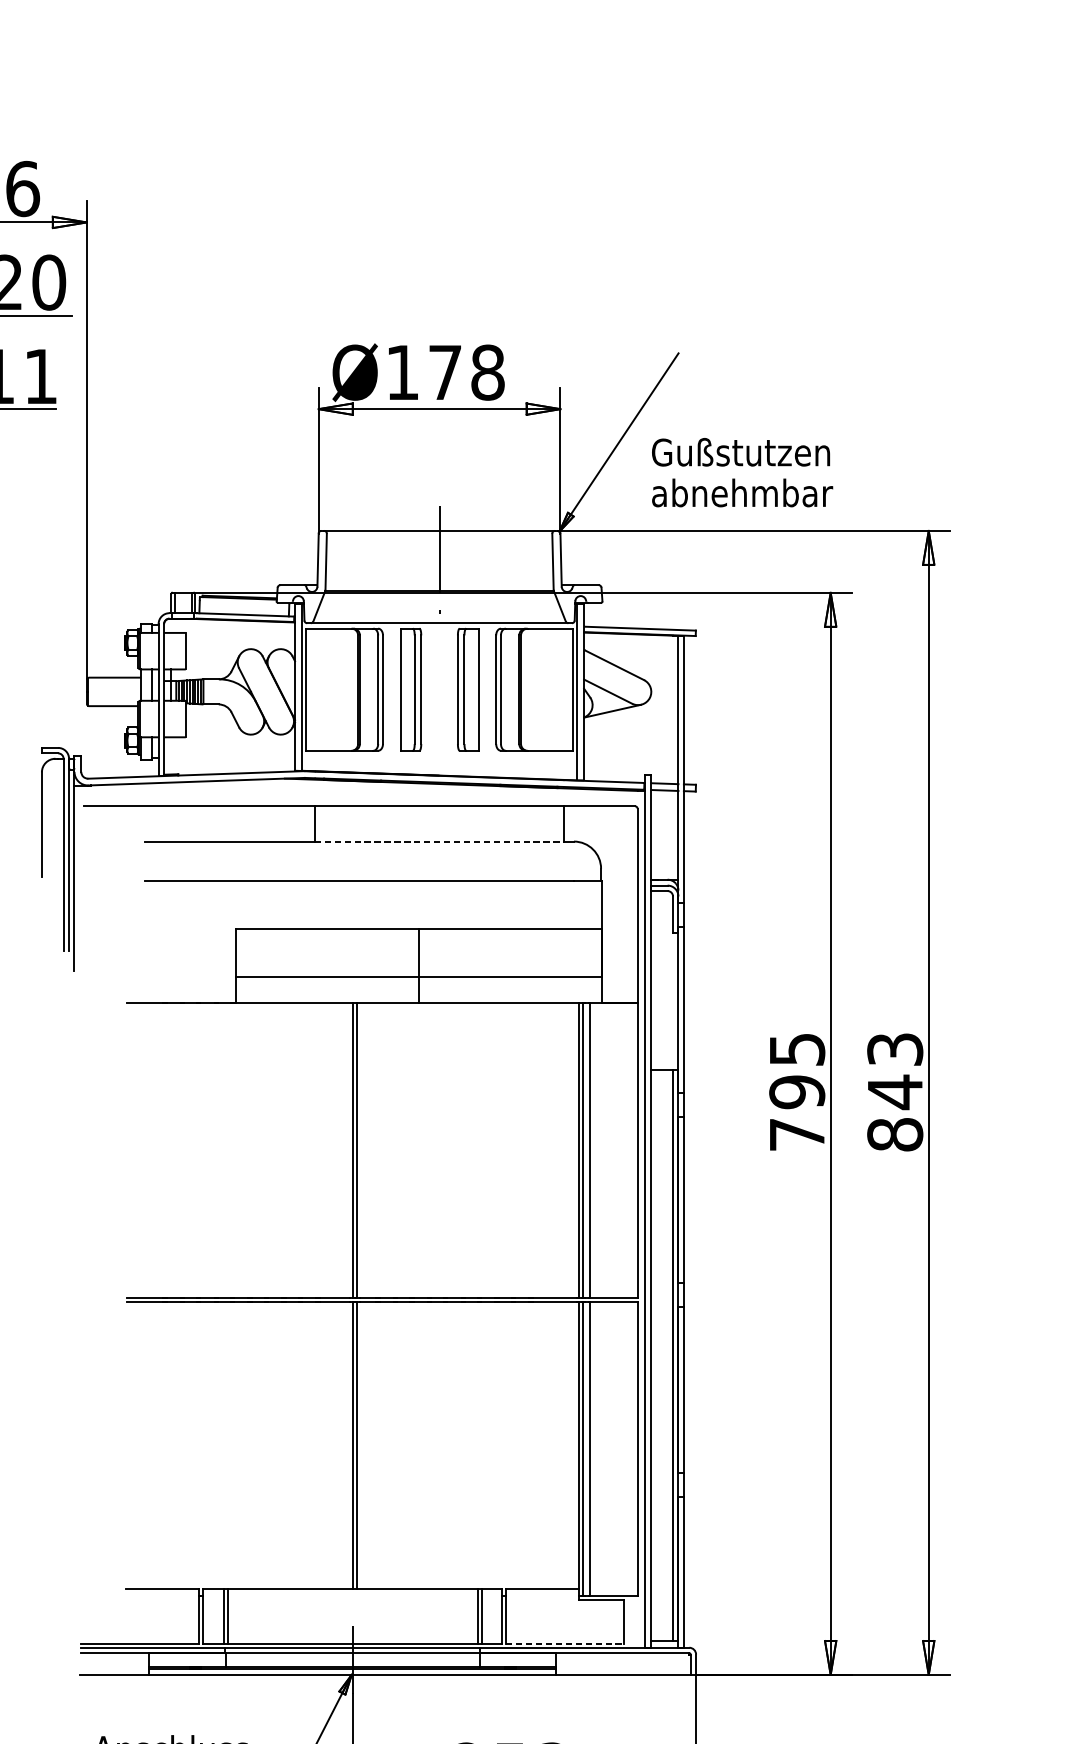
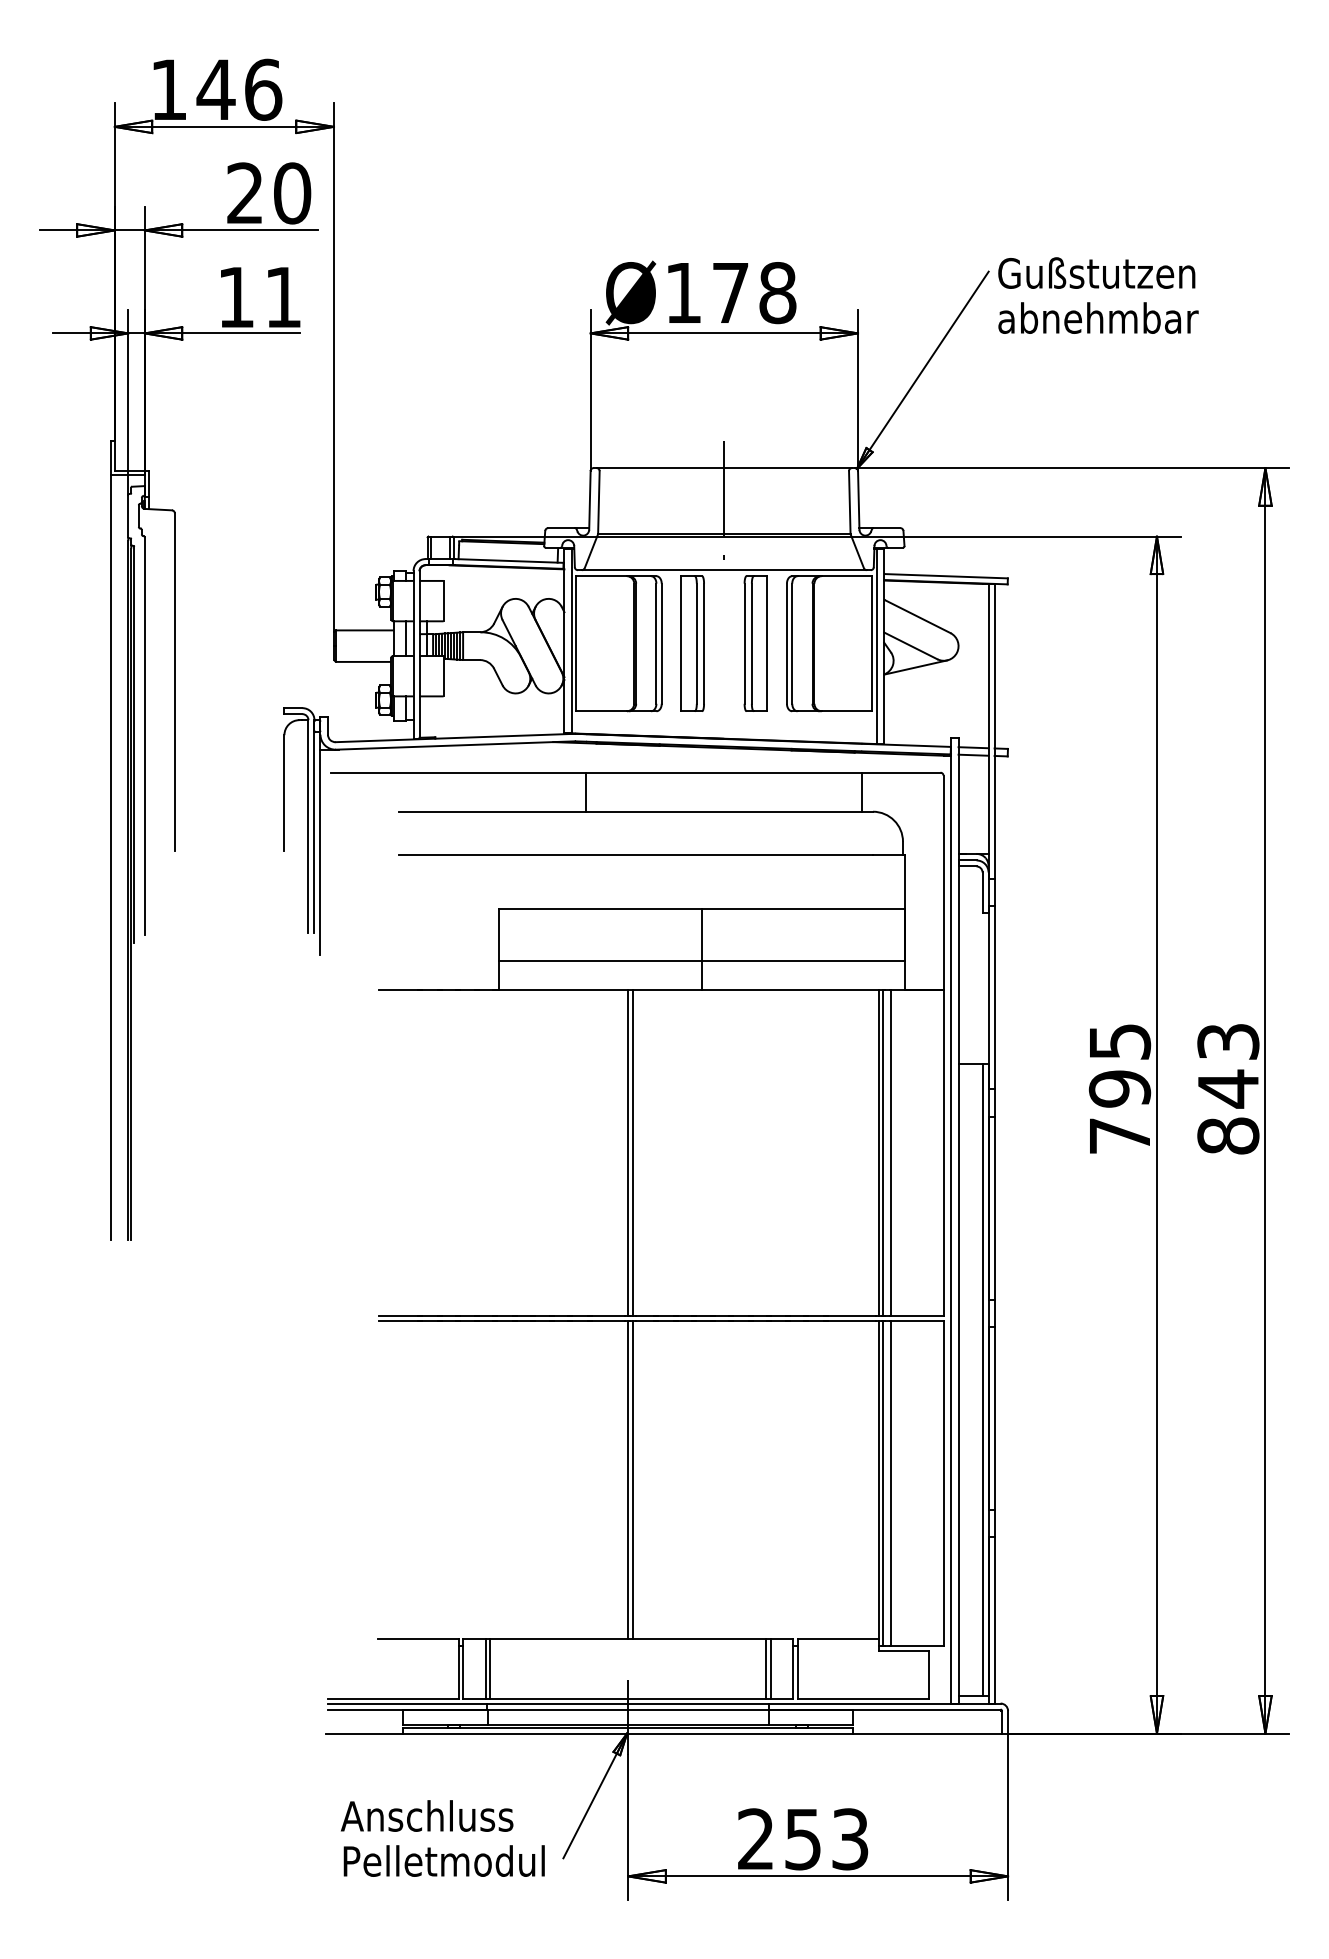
text: (742, 472) -> (1098, 295), moved
line: (439, 841) -> (724, 811), dashed -> solid
line: (565, 1644) -> (863, 1699), dashed -> solid

